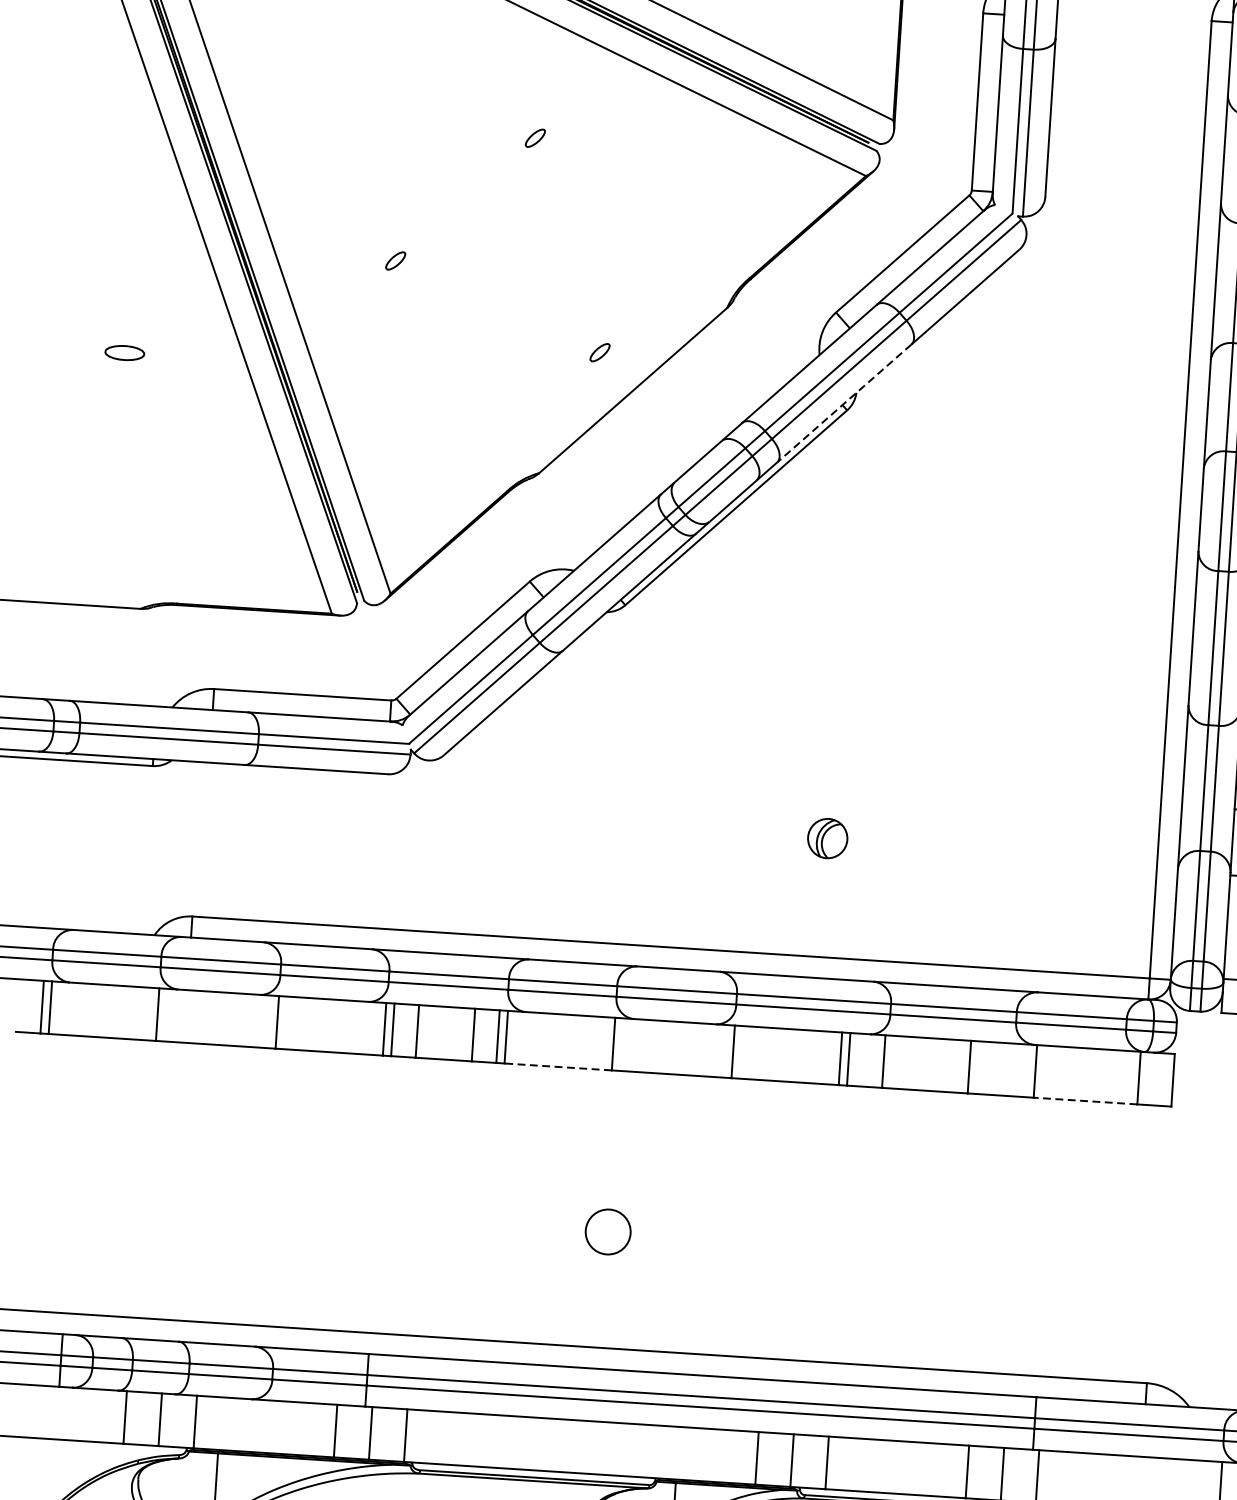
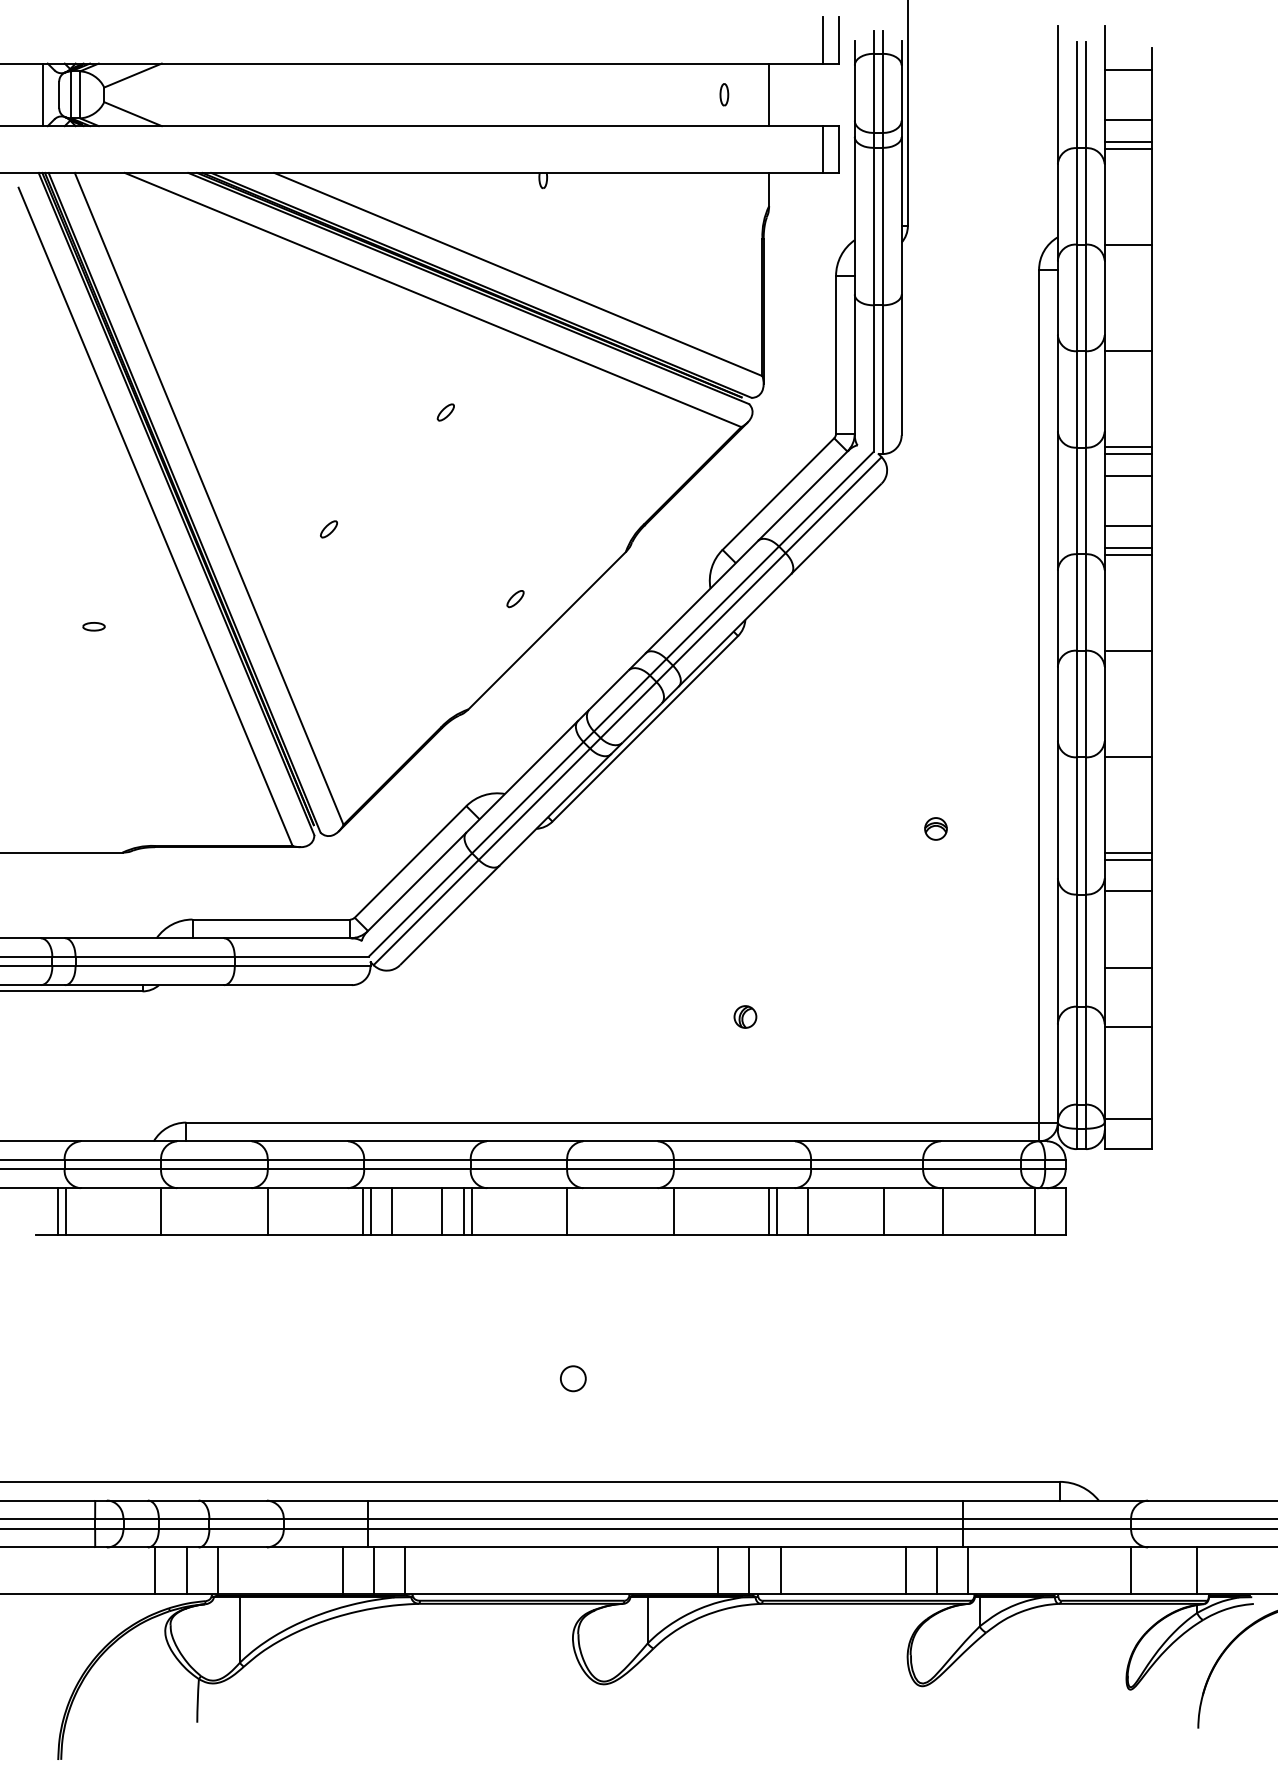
part: (124, 352) -> (93, 626), size x0.62
line: (843, 403) -> (734, 630), dashed -> solid
part: (1054, 640) -> (935, 828), added
part: (827, 838) -> (745, 1016), size x0.62
line: (558, 1067) -> (519, 1235), dashed -> solid
line: (1084, 1101) -> (988, 1235), dashed -> solid
circle: (608, 1231) -> (573, 1378), size x0.62

